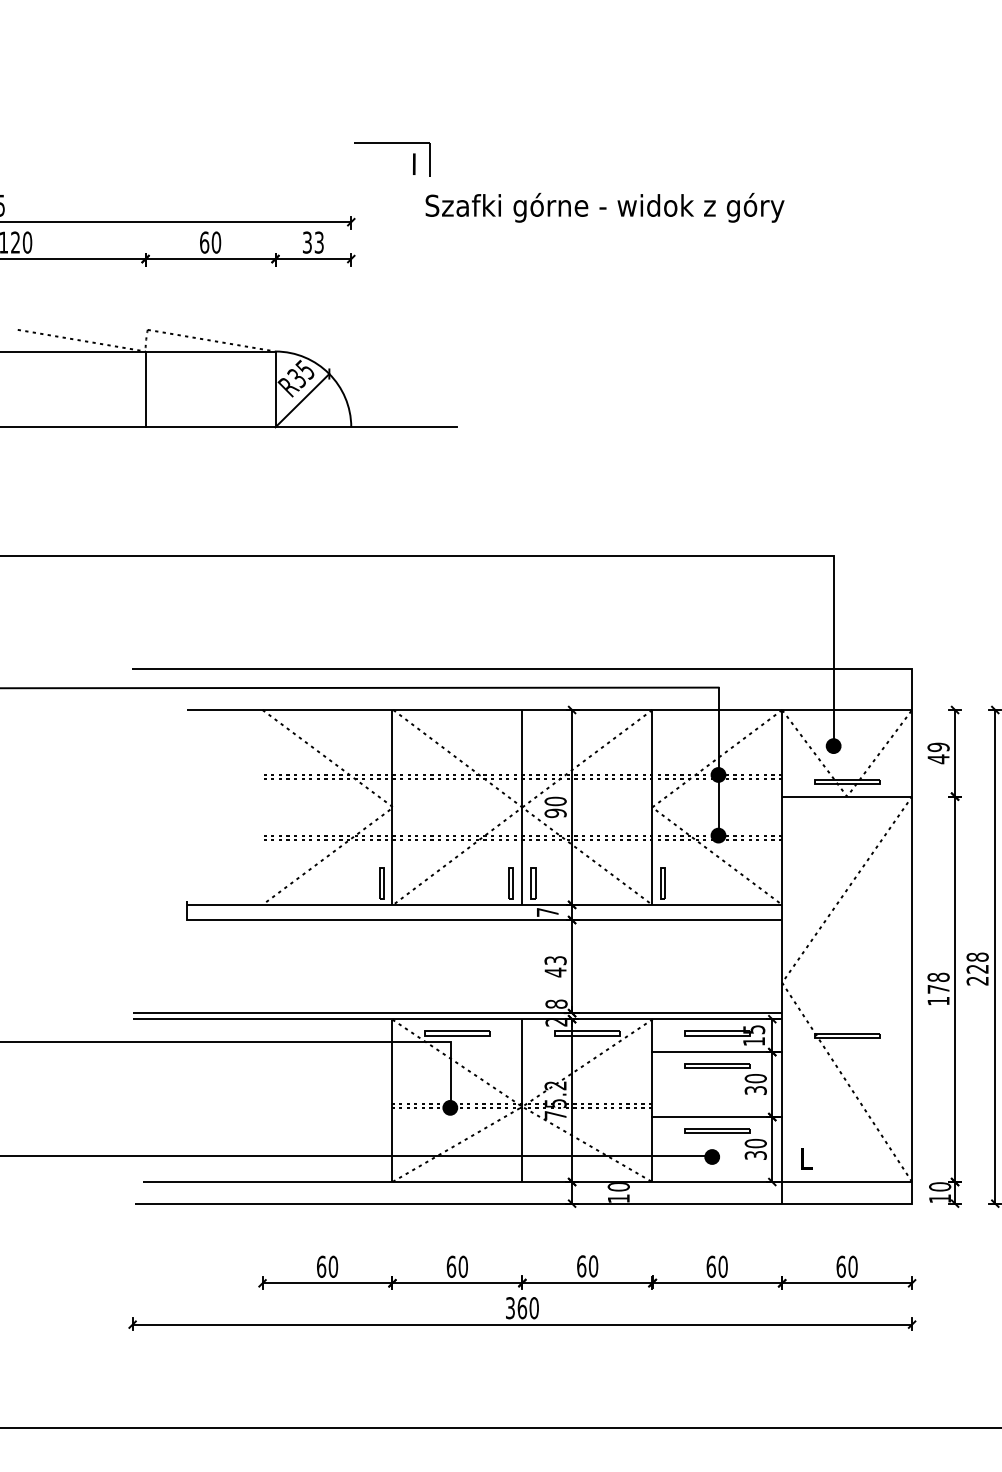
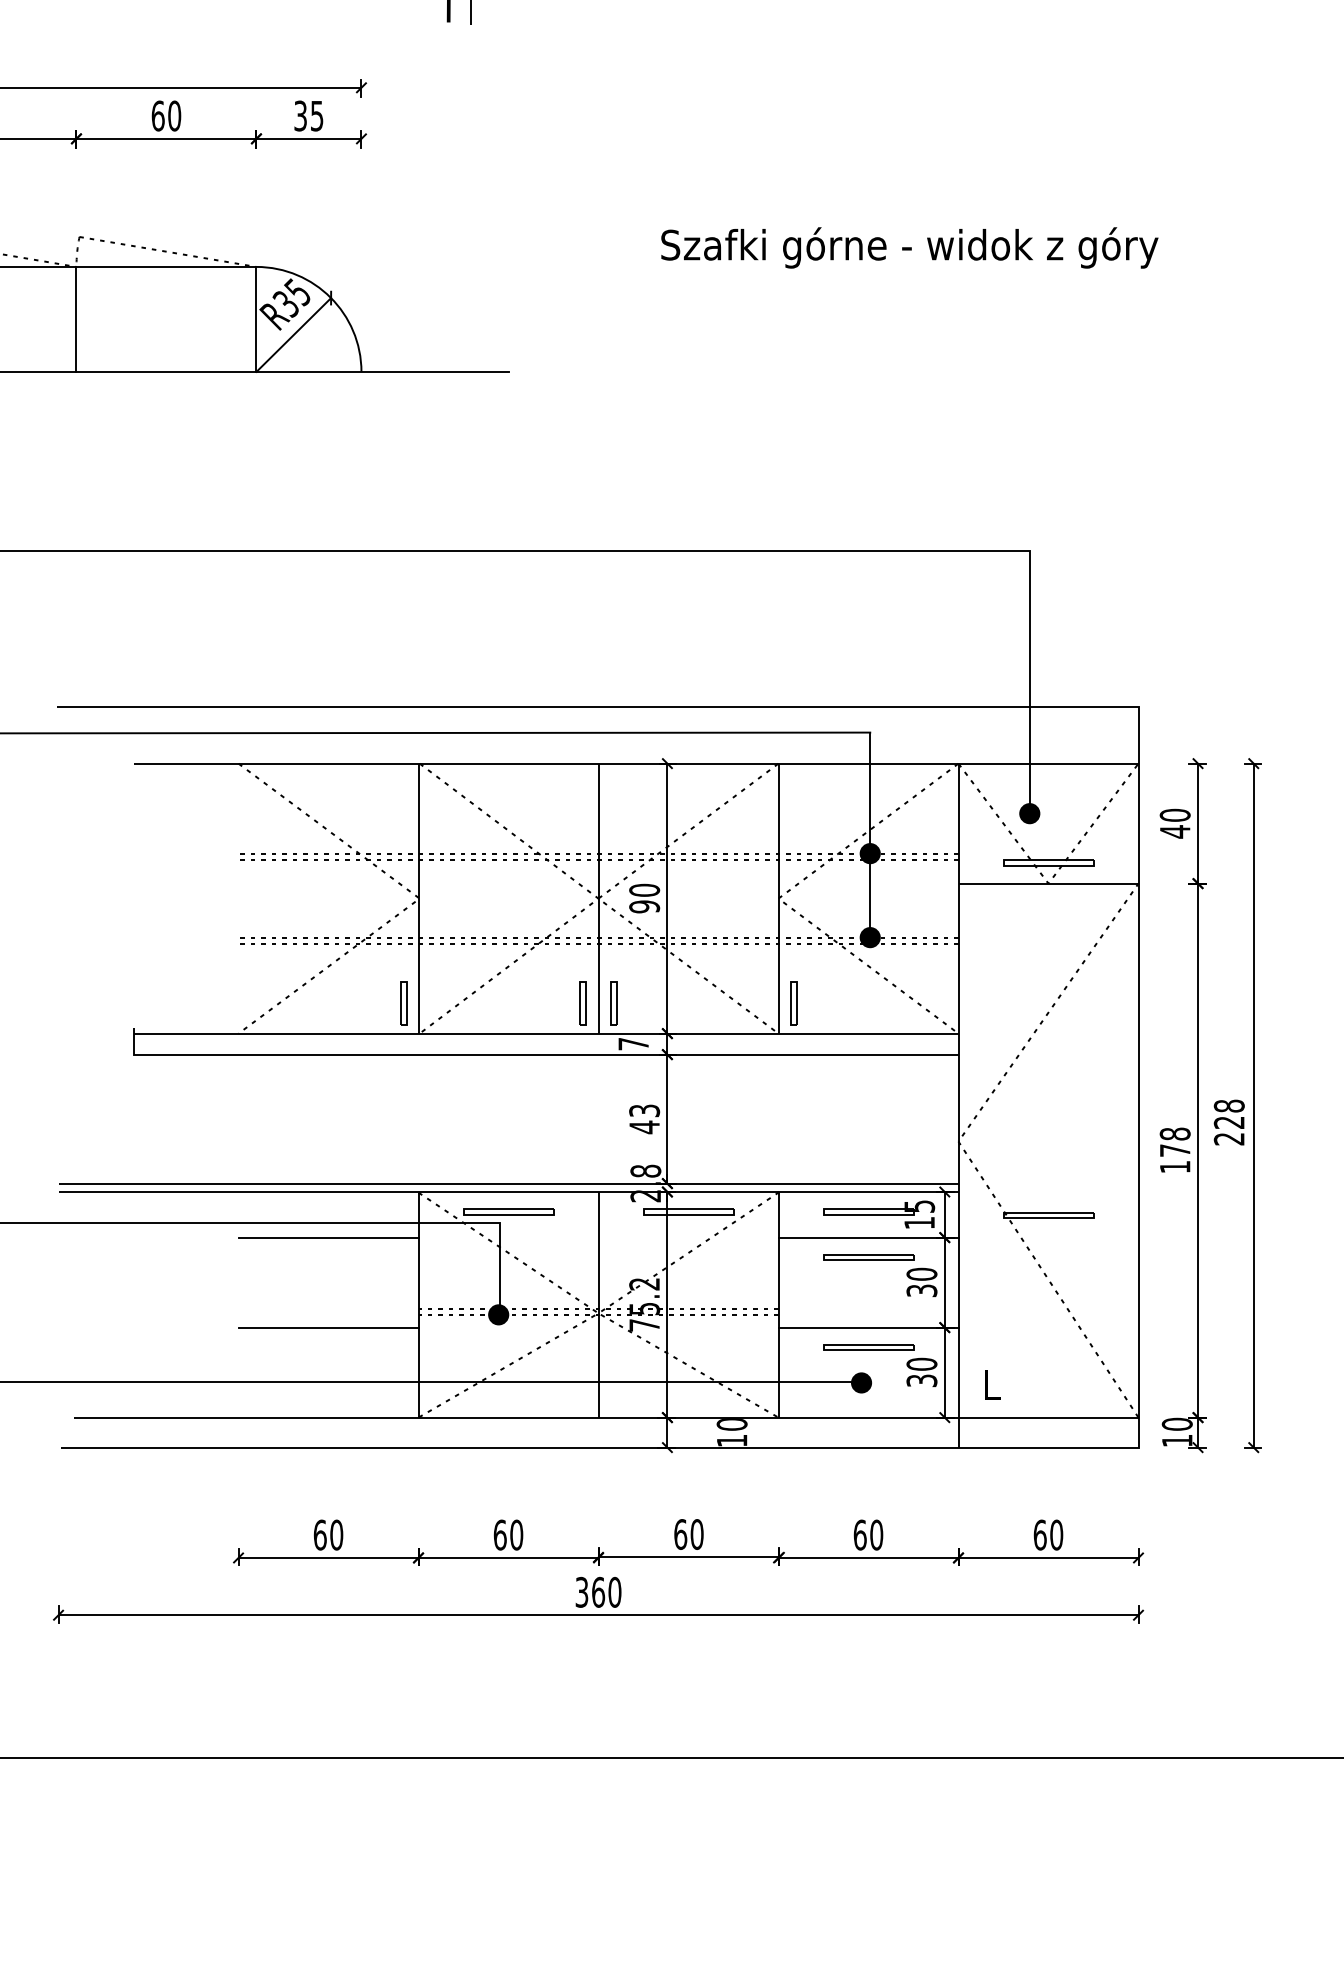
text: (604, 207) -> (909, 247), moved
text: (319, 241) -> (317, 114), 33 -> 35
text: (938, 747) -> (1175, 815), 49 -> 40
line: (327, 1052) -> (328, 1238), added
line: (327, 1117) -> (328, 1328), added

